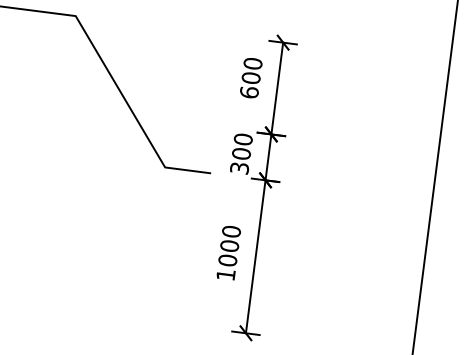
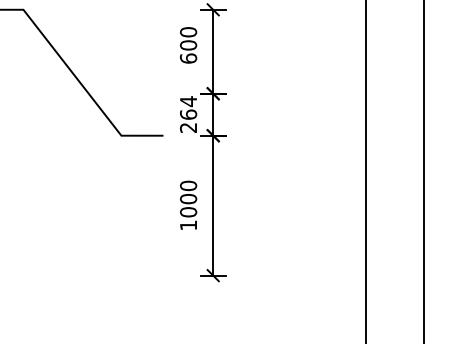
text: (241, 153) -> (188, 114), 300 -> 264

